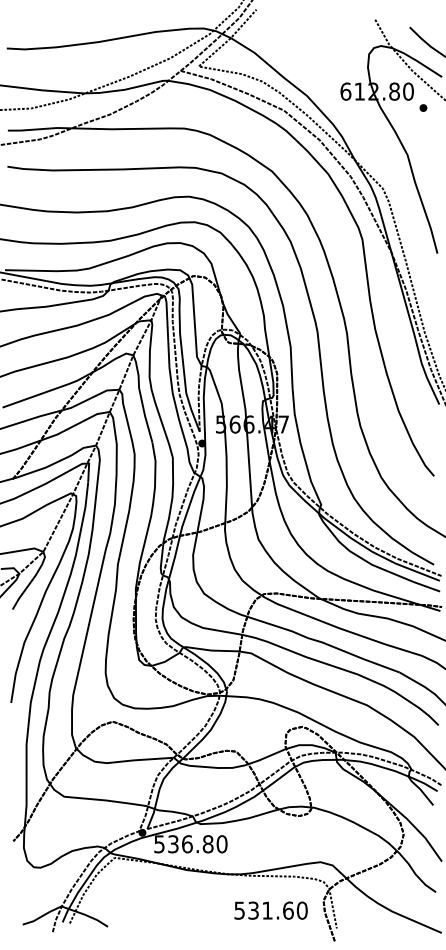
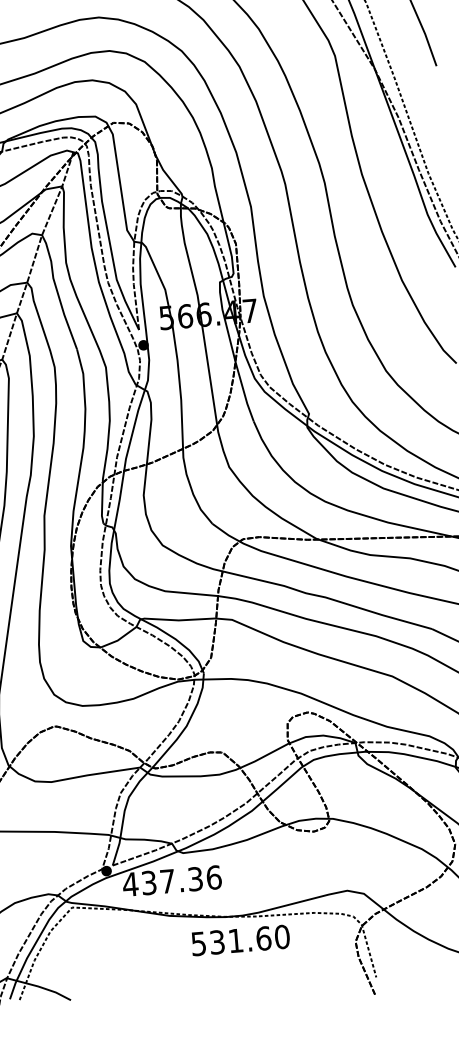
text: (190, 844) -> (171, 881), 536.80 -> 437.36
text: (270, 910) -> (239, 940), moved

